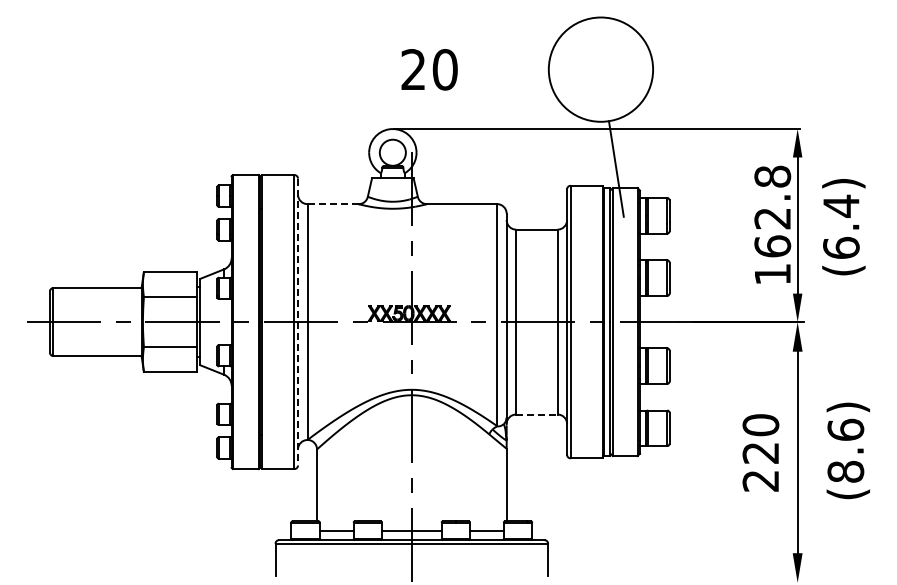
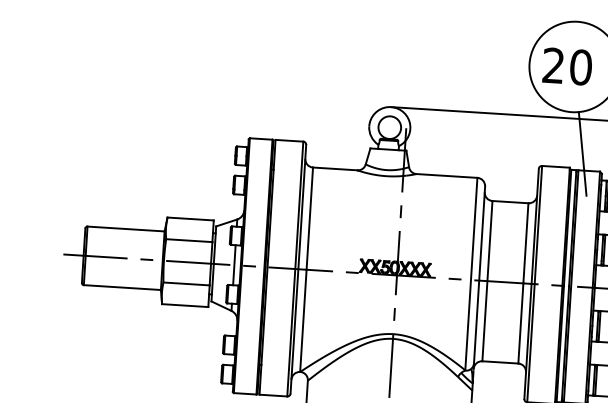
text: (429, 69) -> (567, 66), moved
line: (333, 204) -> (335, 169), dashed -> solid
line: (224, 321) -> (234, 264), added
line: (298, 322) -> (298, 269), dashed -> solid
line: (536, 414) -> (500, 362), dashed -> solid

